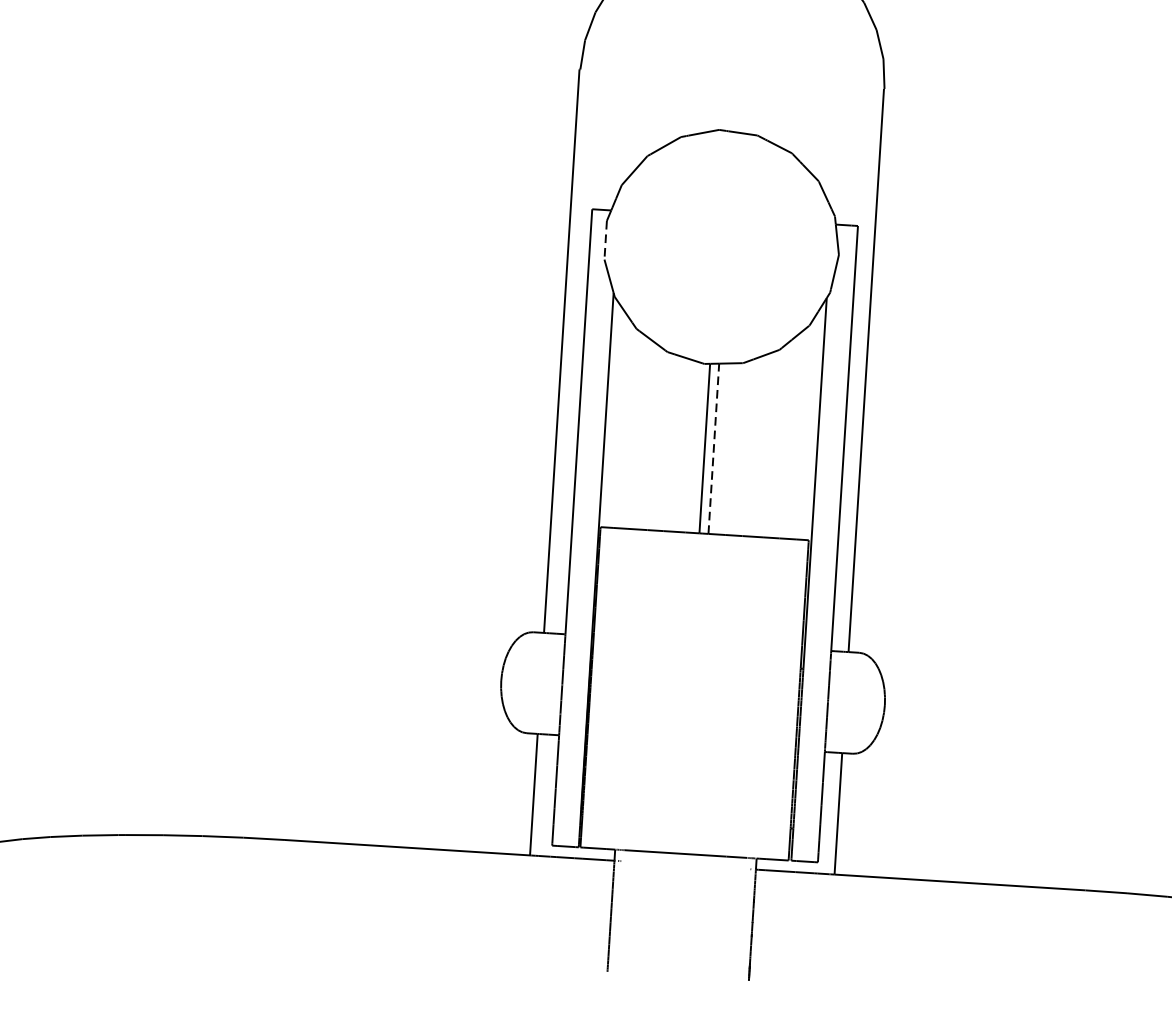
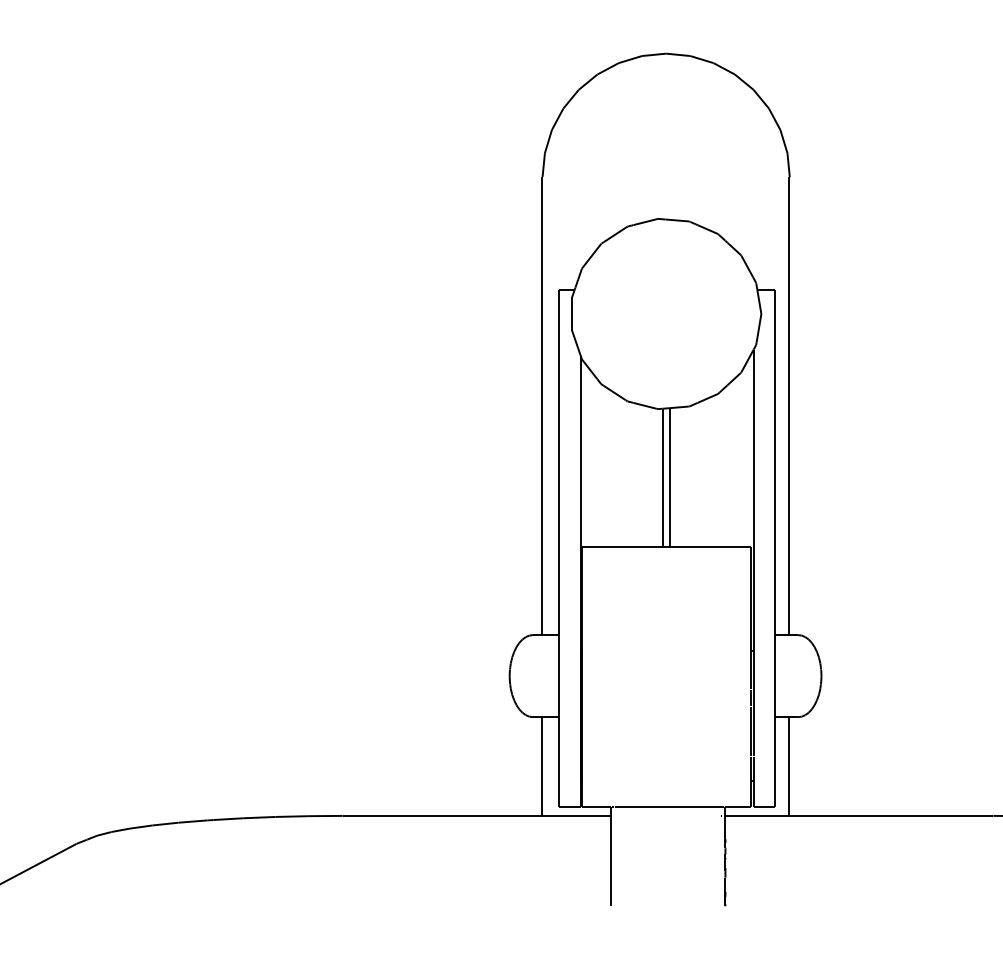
line: (605, 240) -> (571, 314), dashed -> solid
line: (713, 447) -> (669, 476), dashed -> solid

